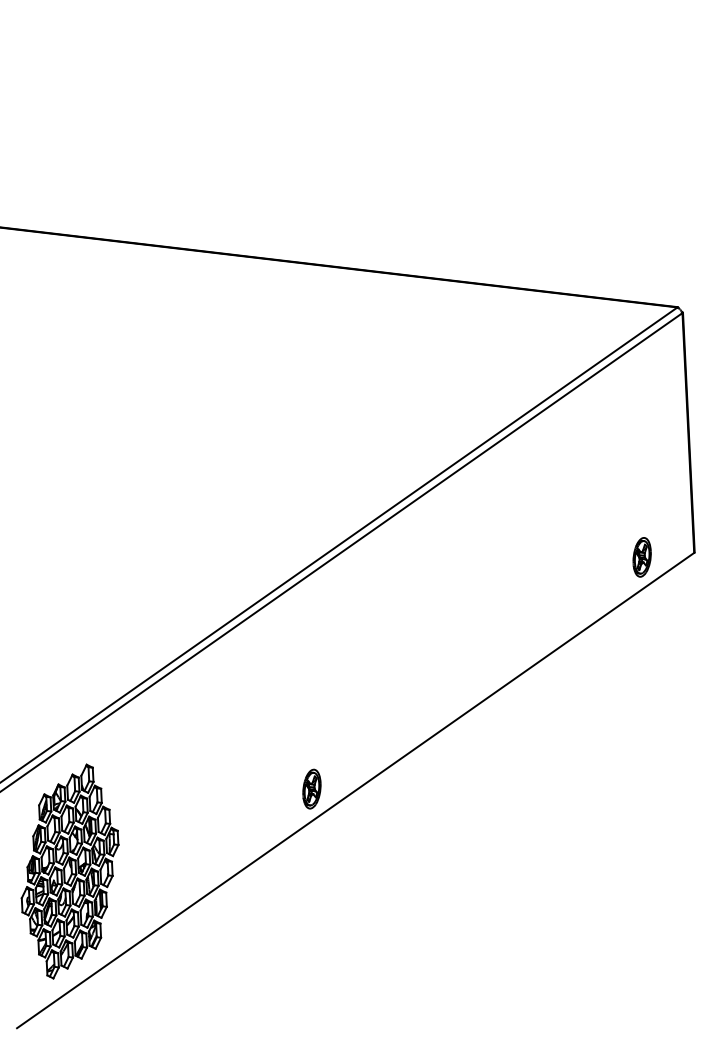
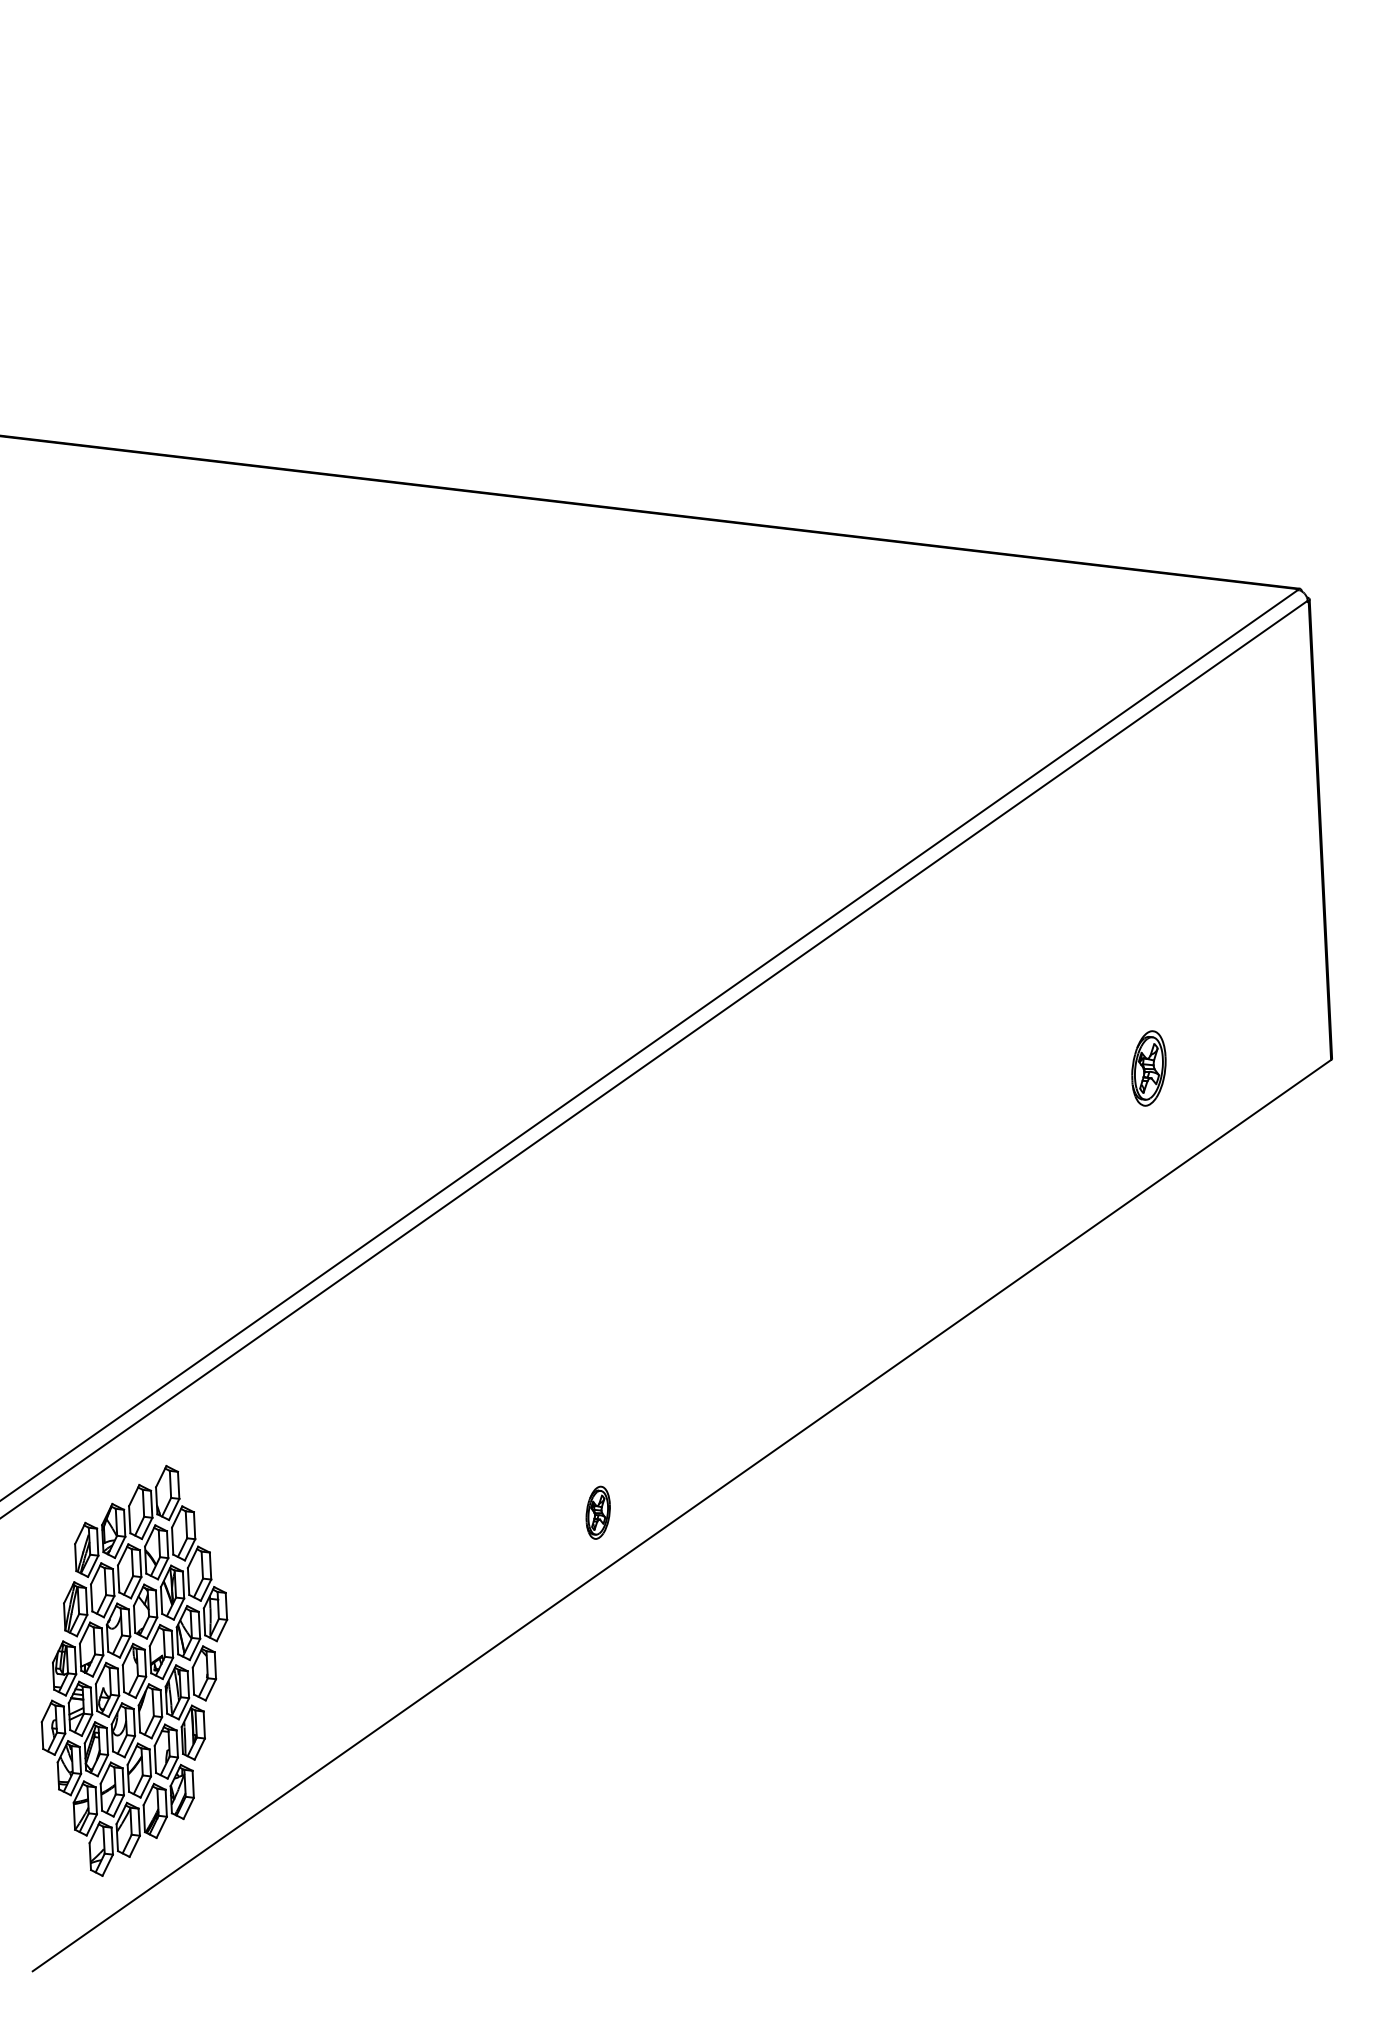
part: (641, 557) -> (1147, 1068), moved
part: (311, 788) -> (597, 1511), size x0.7

